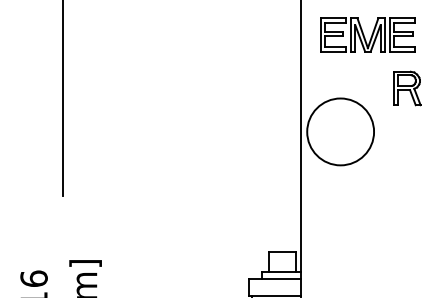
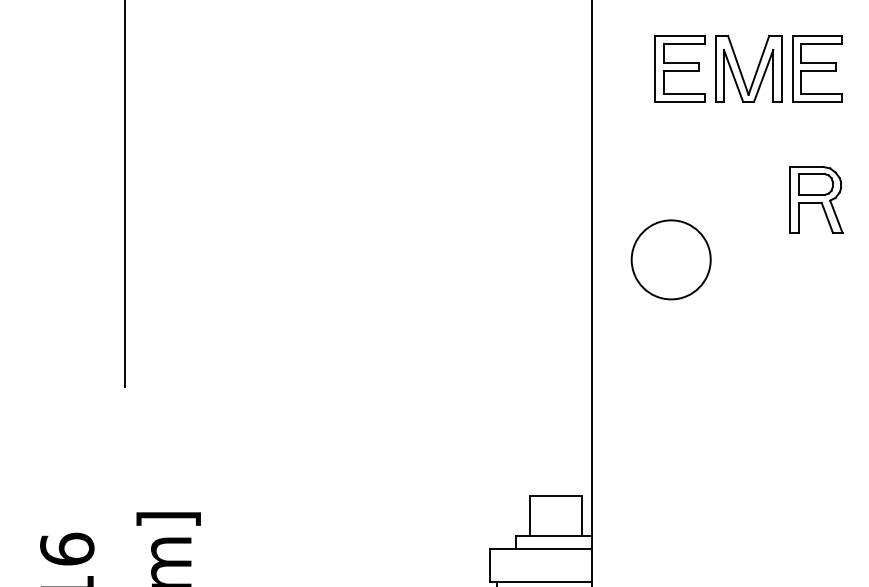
part: (367, 34) -> (747, 67), moved
part: (407, 88) -> (816, 199), moved
circle: (340, 131) -> (670, 259), size x0.6

